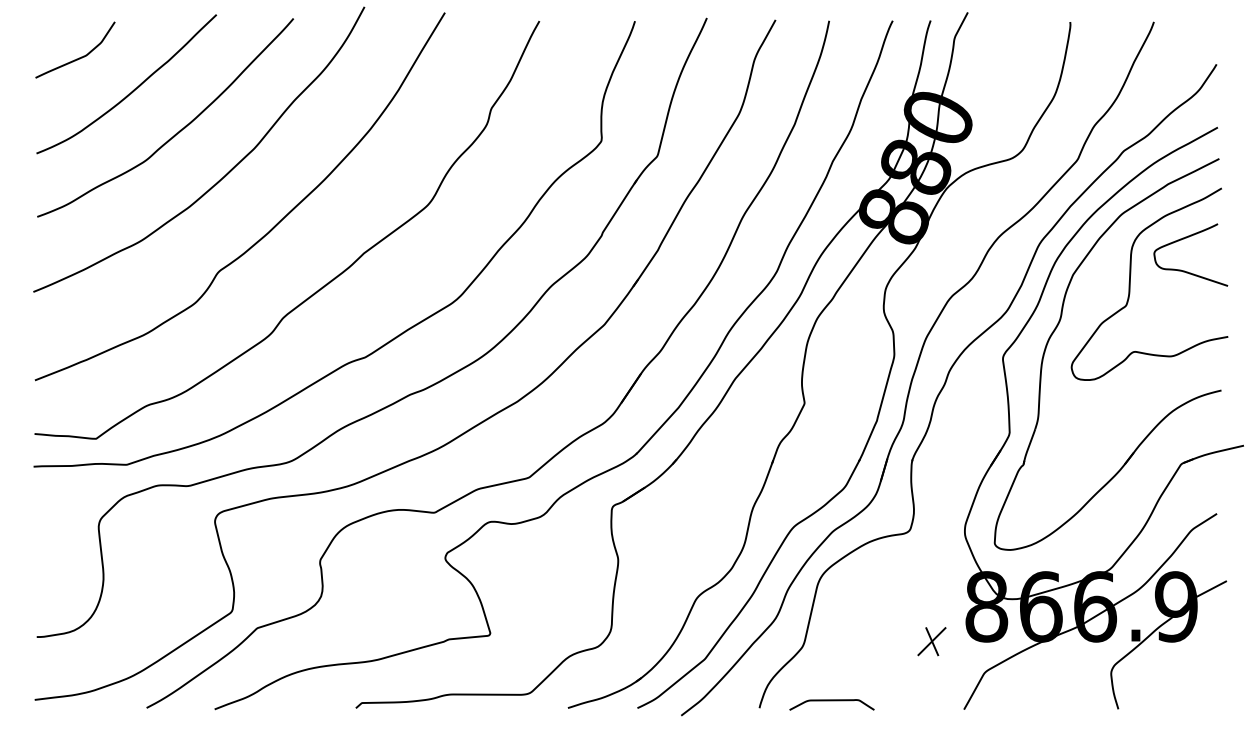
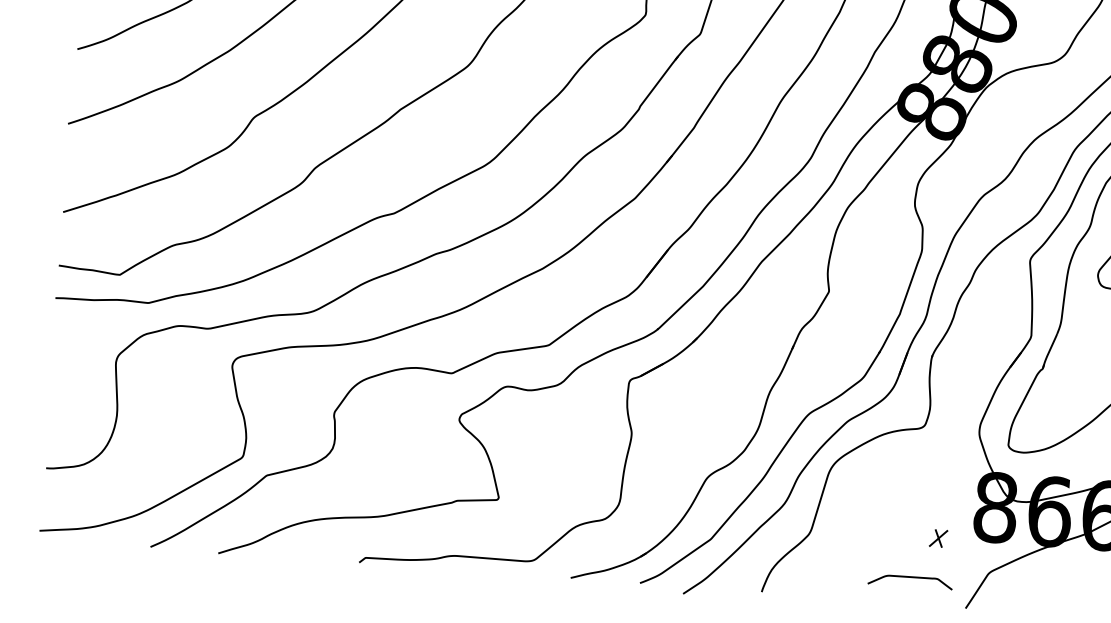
part: (931, 641) -> (938, 538), size x0.6
curve: (831, 701) -> (910, 578), moved

